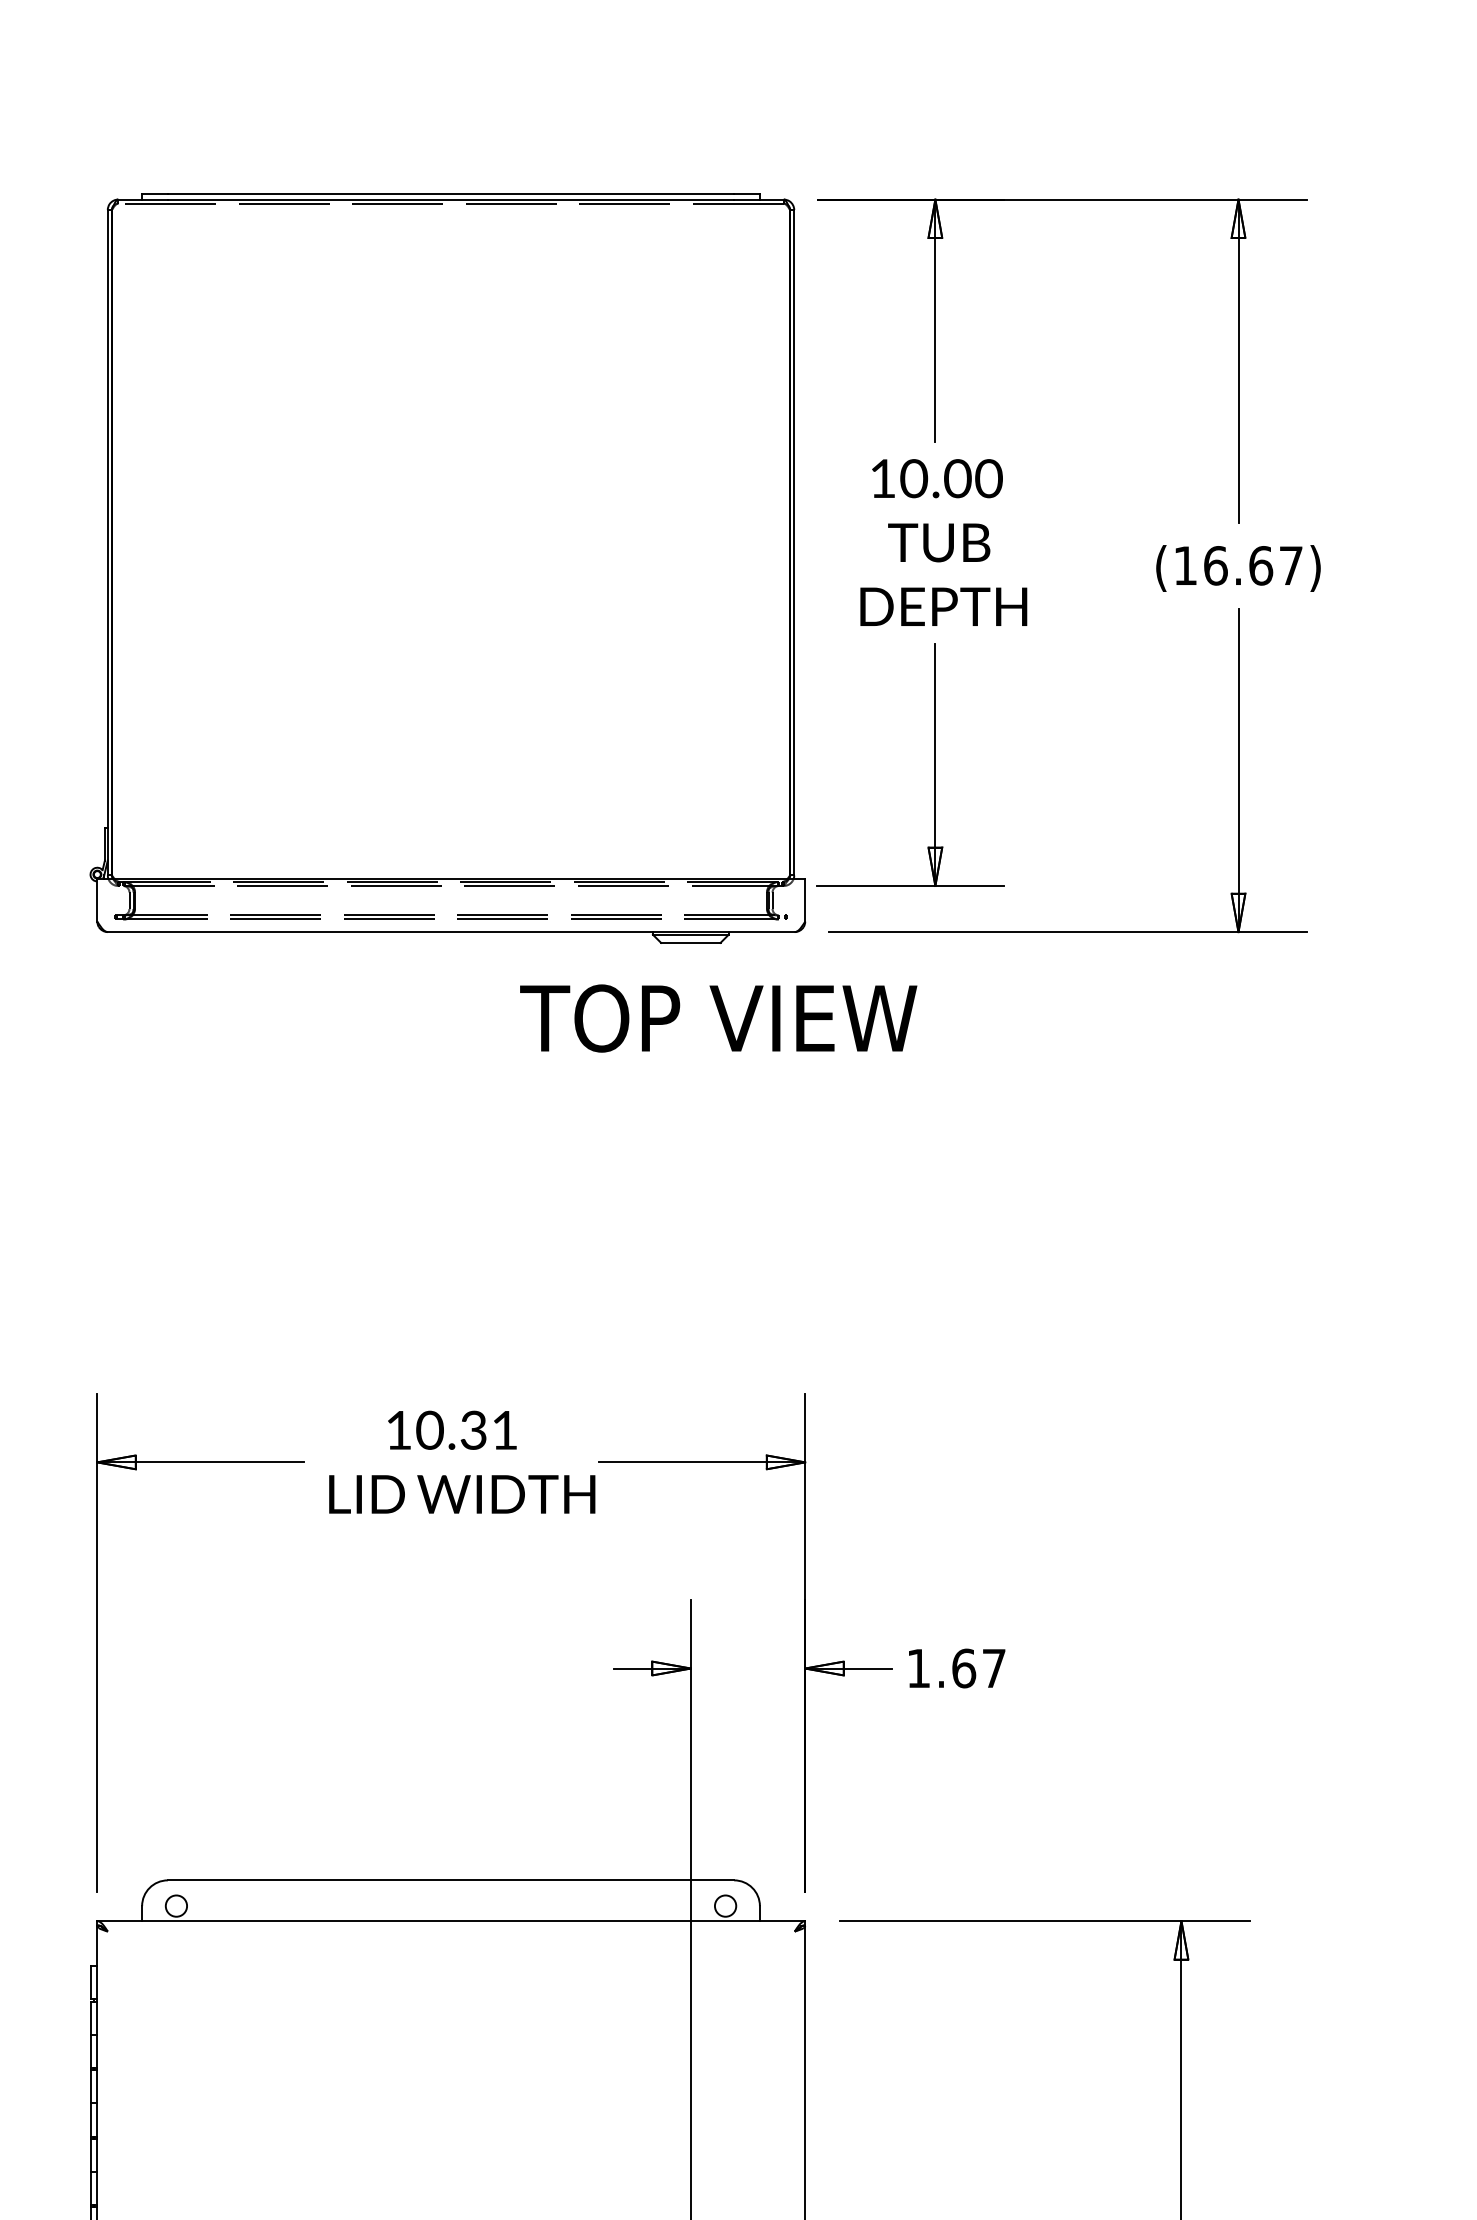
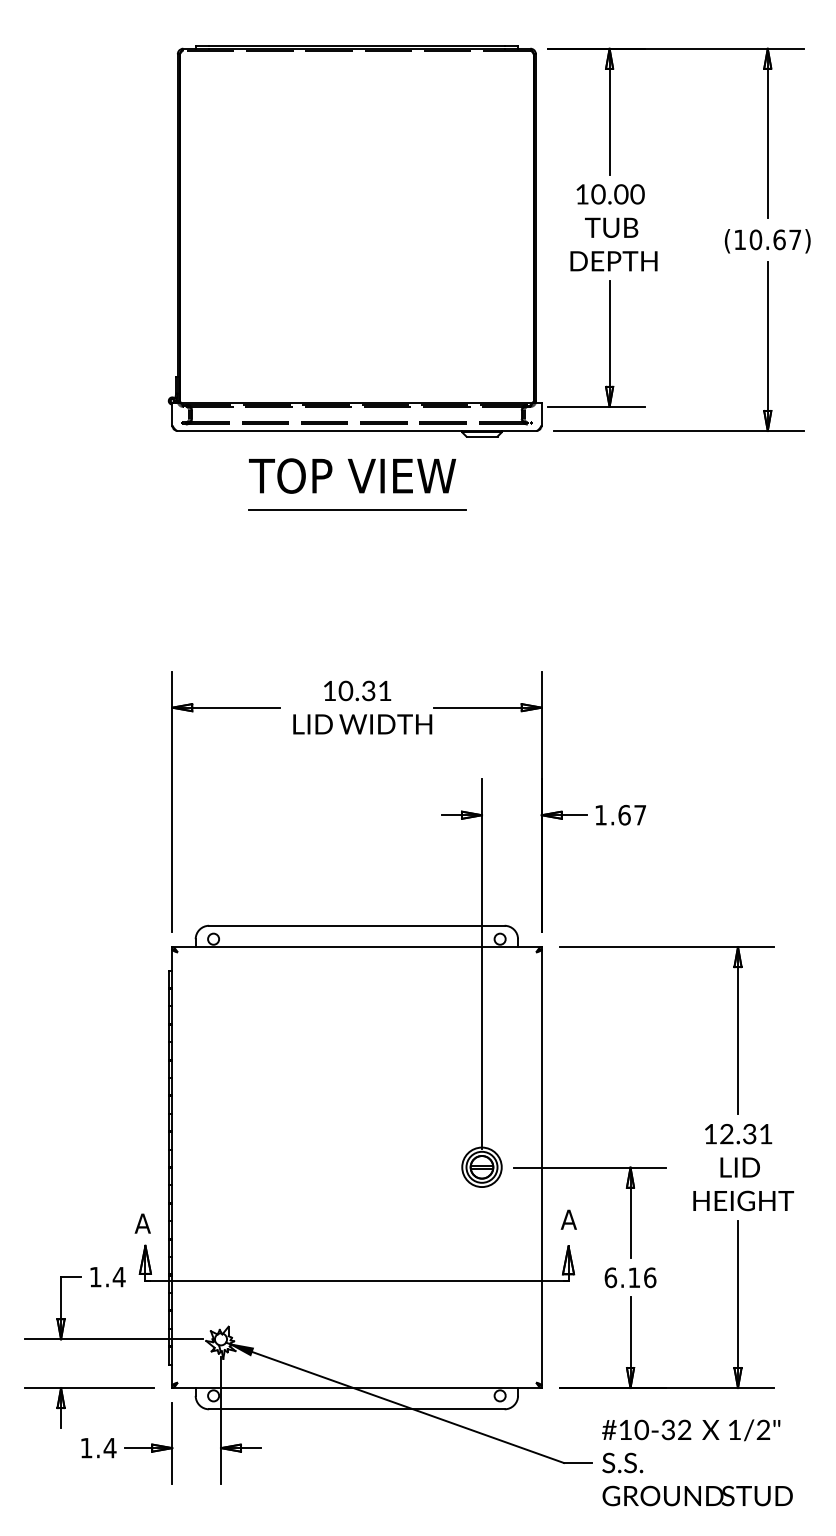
text: (1214, 565) -> (755, 239), (16.67) -> (10.67)
text: (718, 1017) -> (352, 475), moved
line: (452, 1082) -> (357, 509), added

